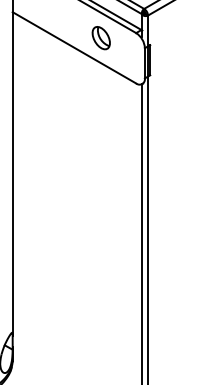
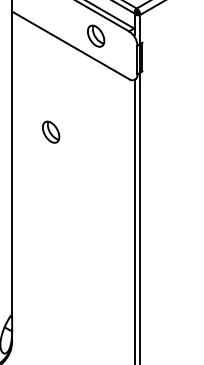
part: (54, 138) -> (51, 131), added

